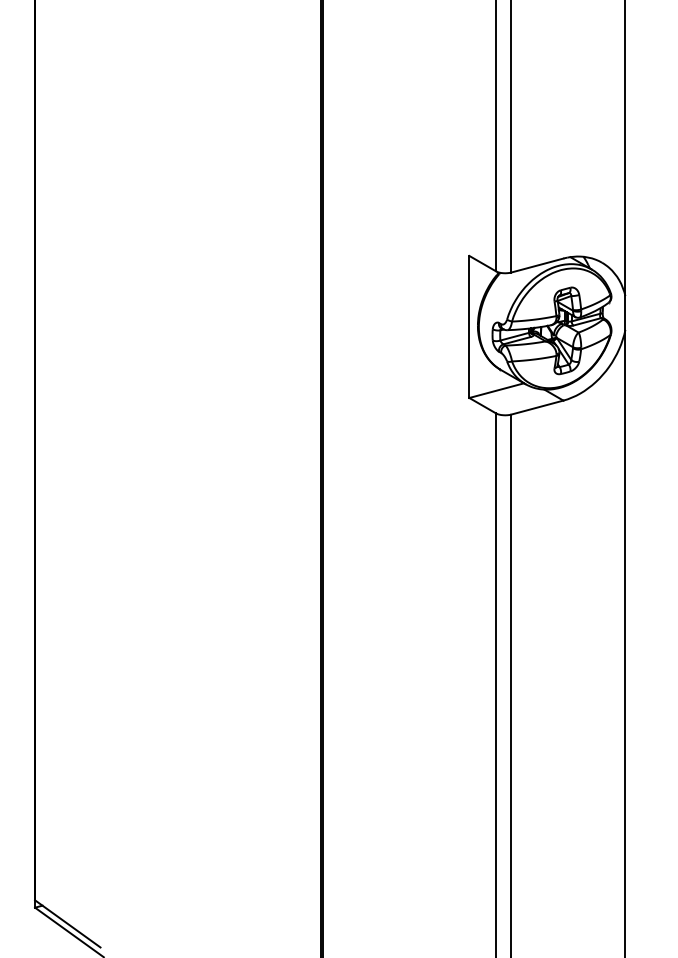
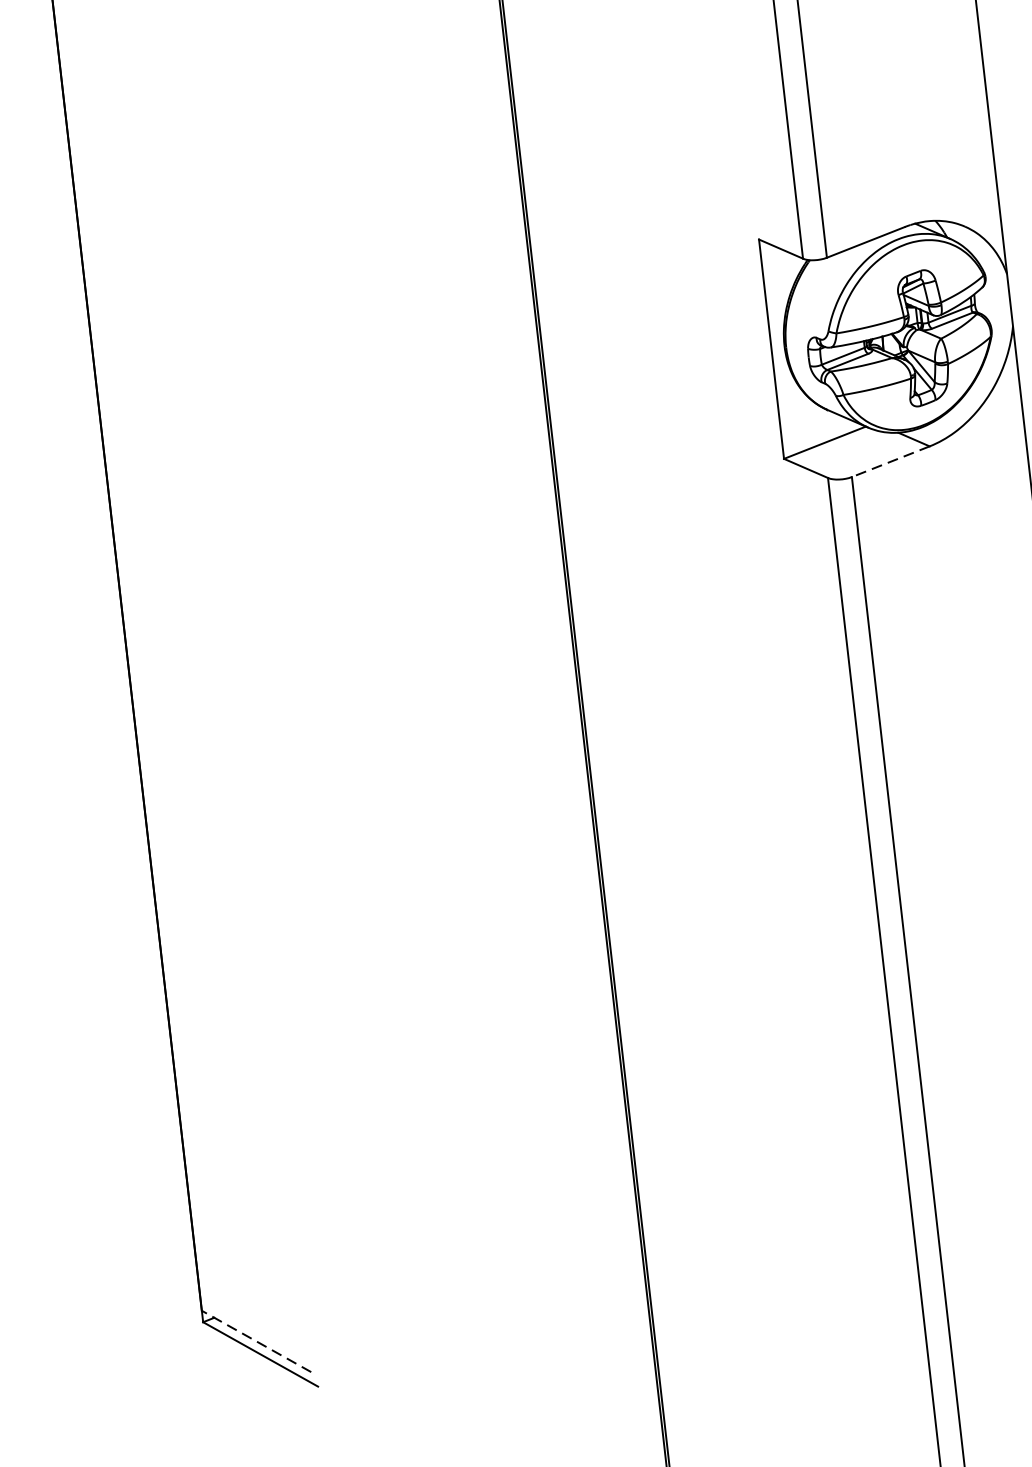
line: (537, 407) -> (890, 461), solid -> dashed
line: (67, 923) -> (256, 1340), solid -> dashed

